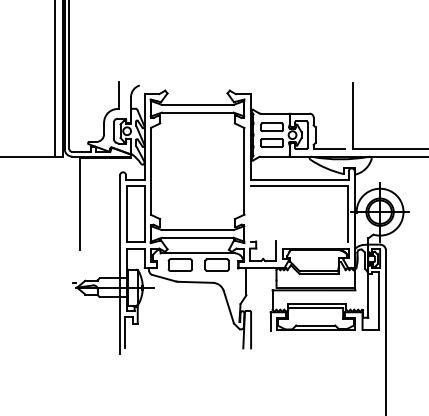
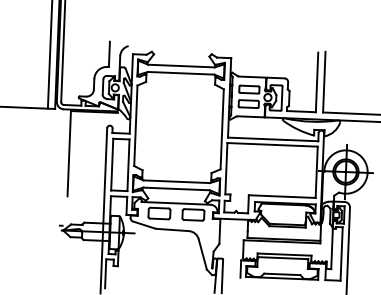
line: (344, 116) -> (316, 82), added
line: (250, 213) -> (226, 168), added
line: (312, 241) -> (282, 196), added

